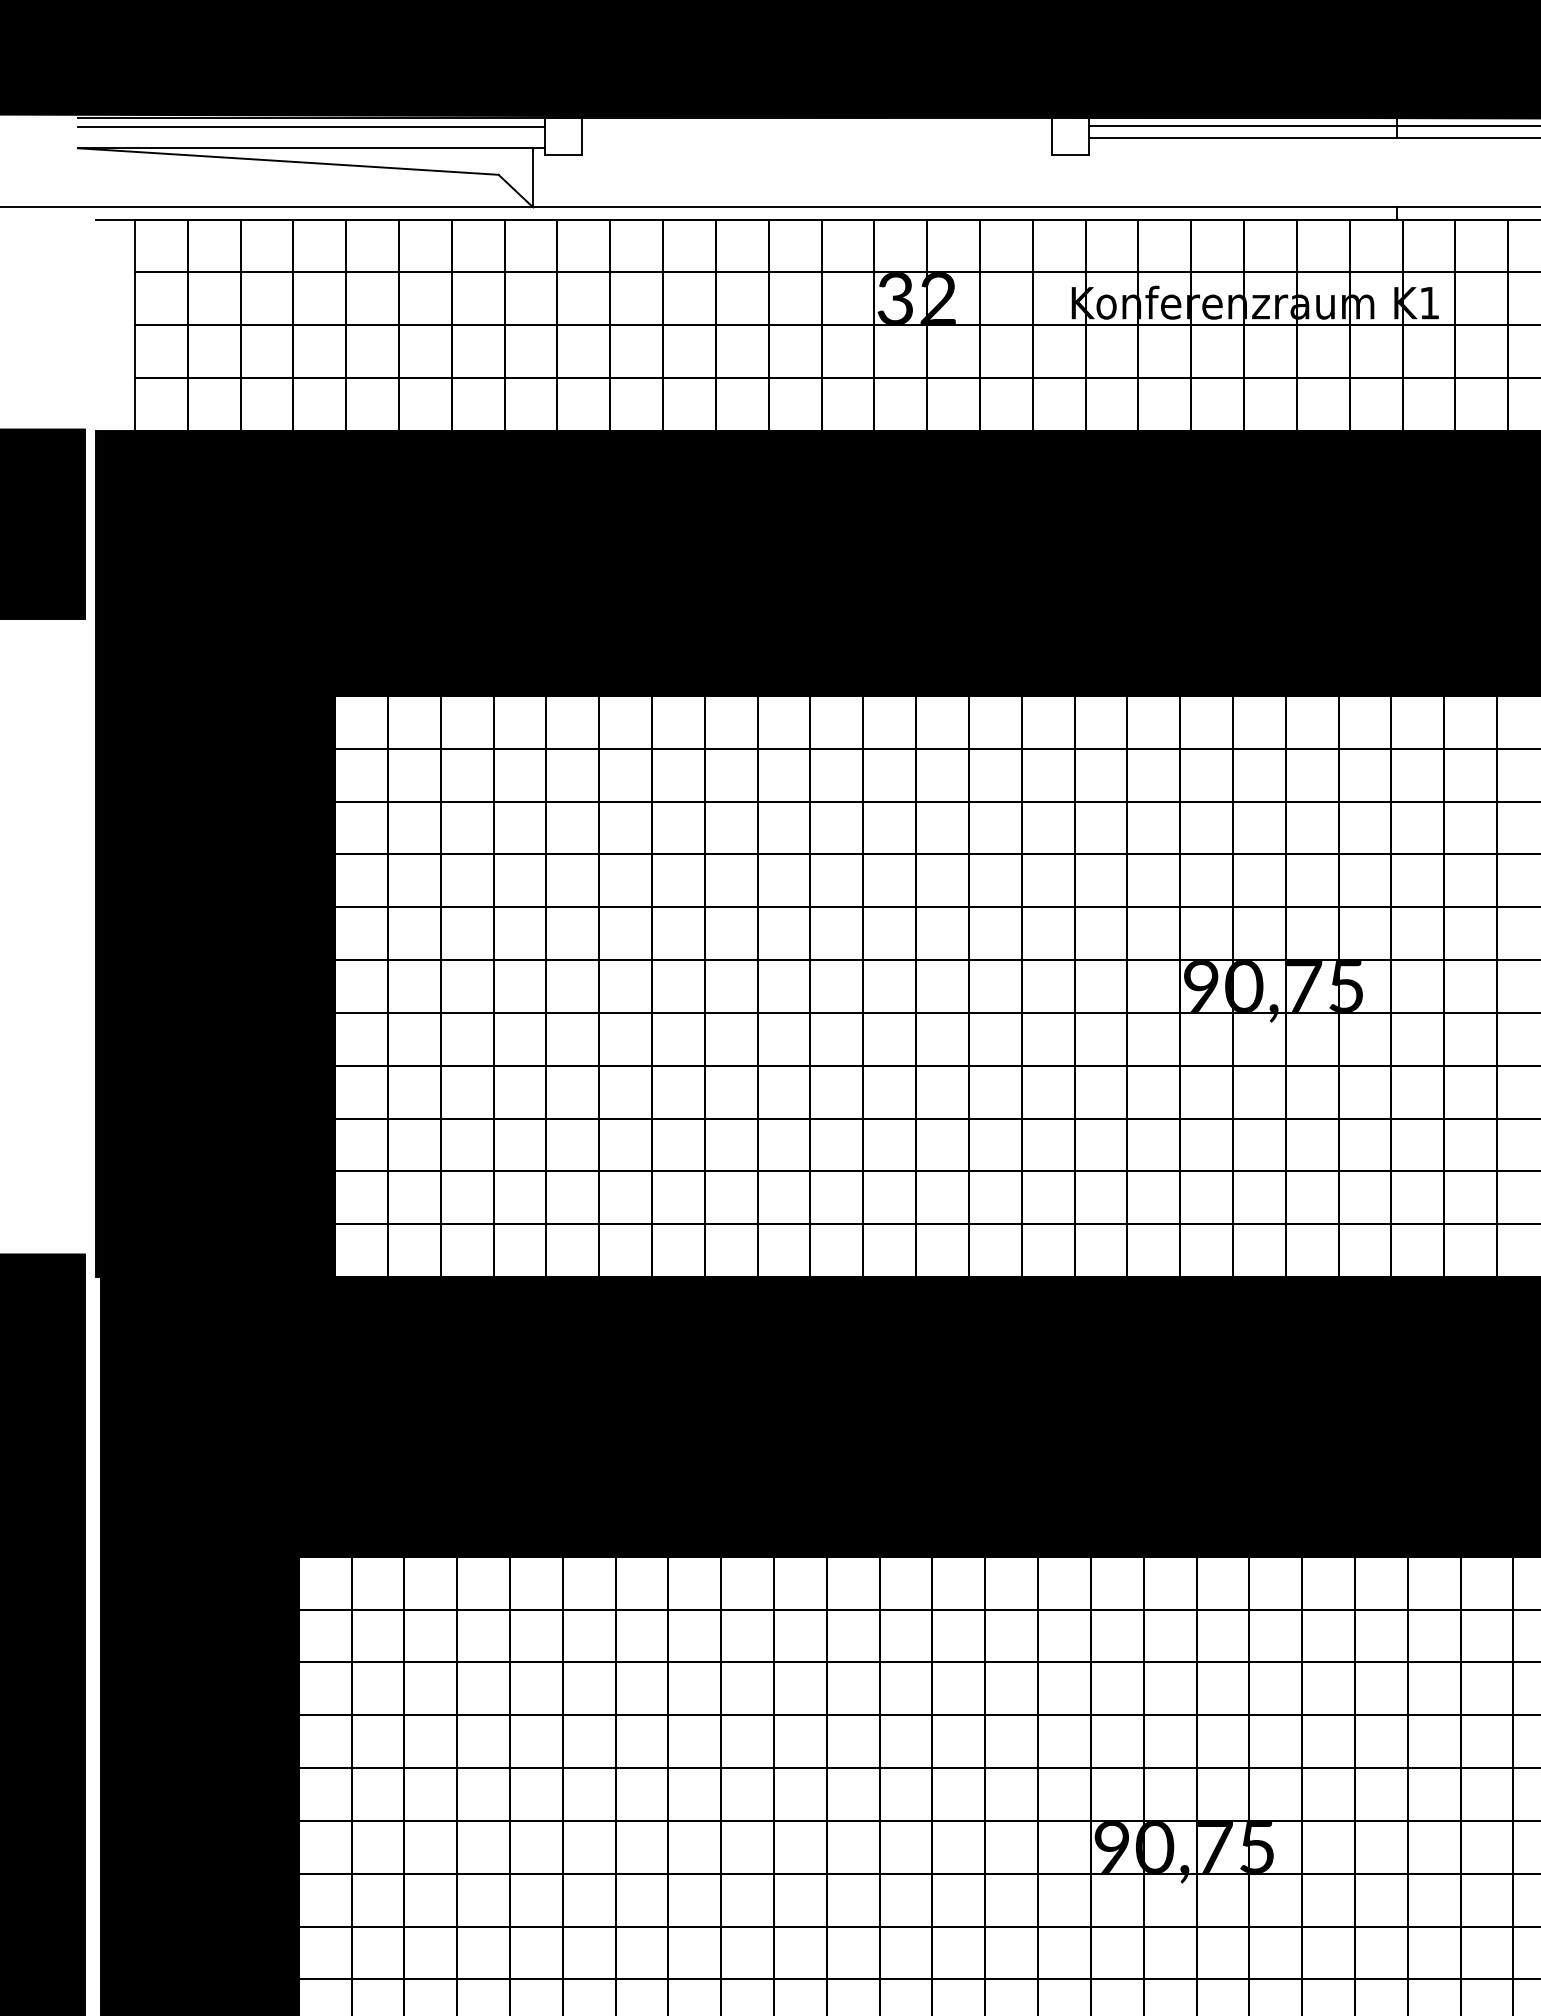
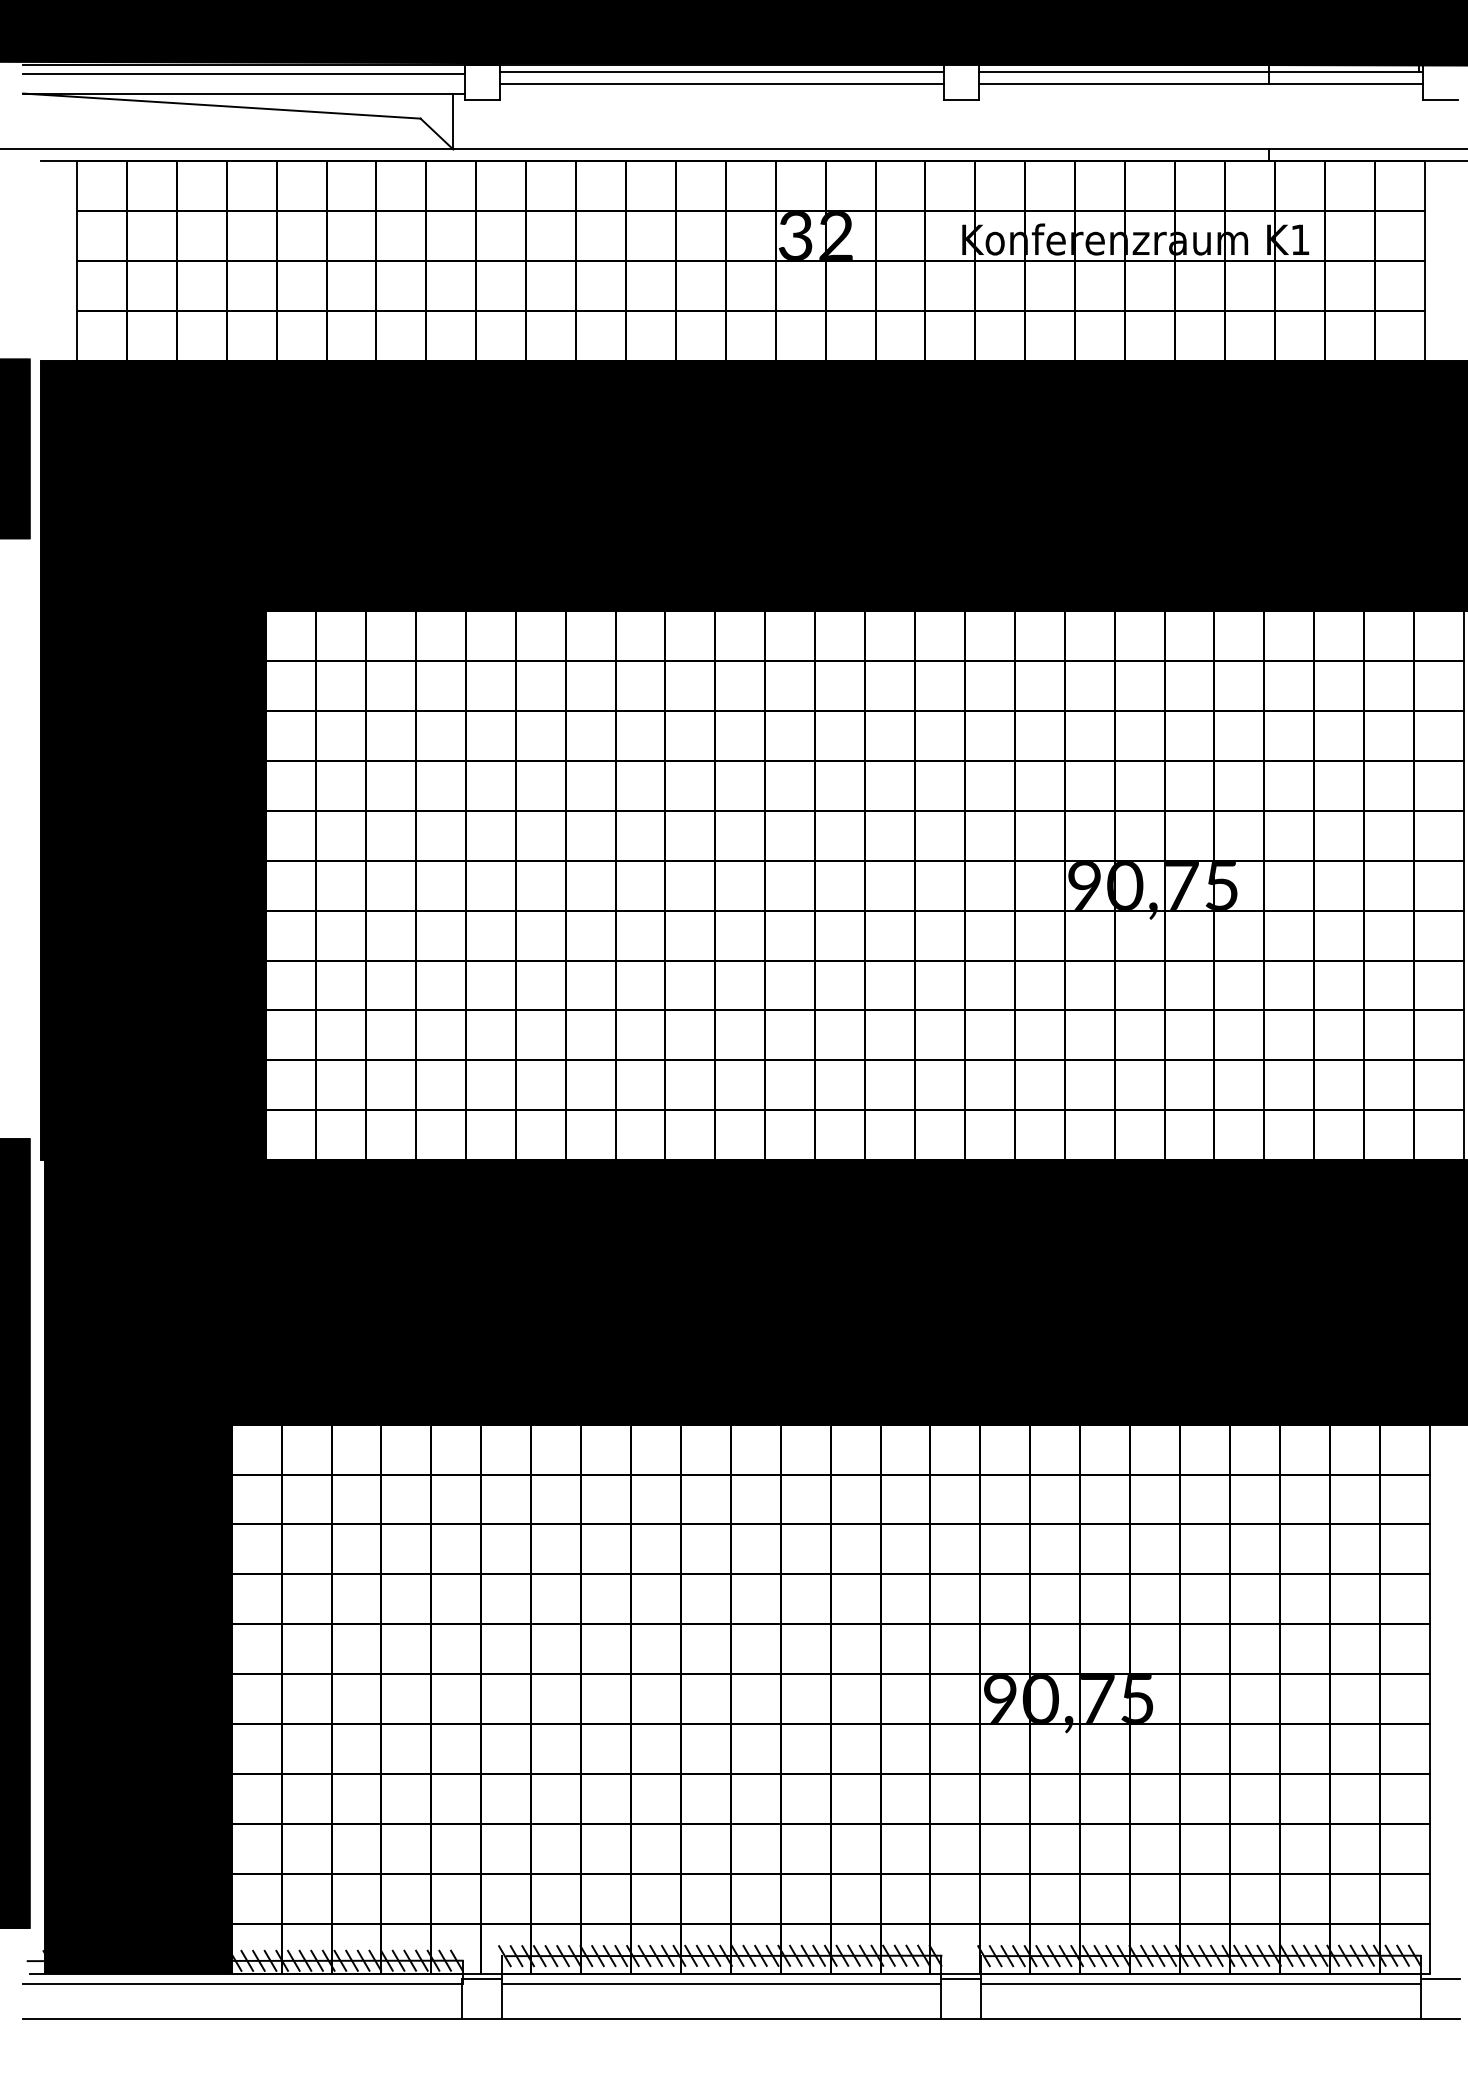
line: (816, 125) -> (721, 72), added
line: (816, 137) -> (721, 83), added

